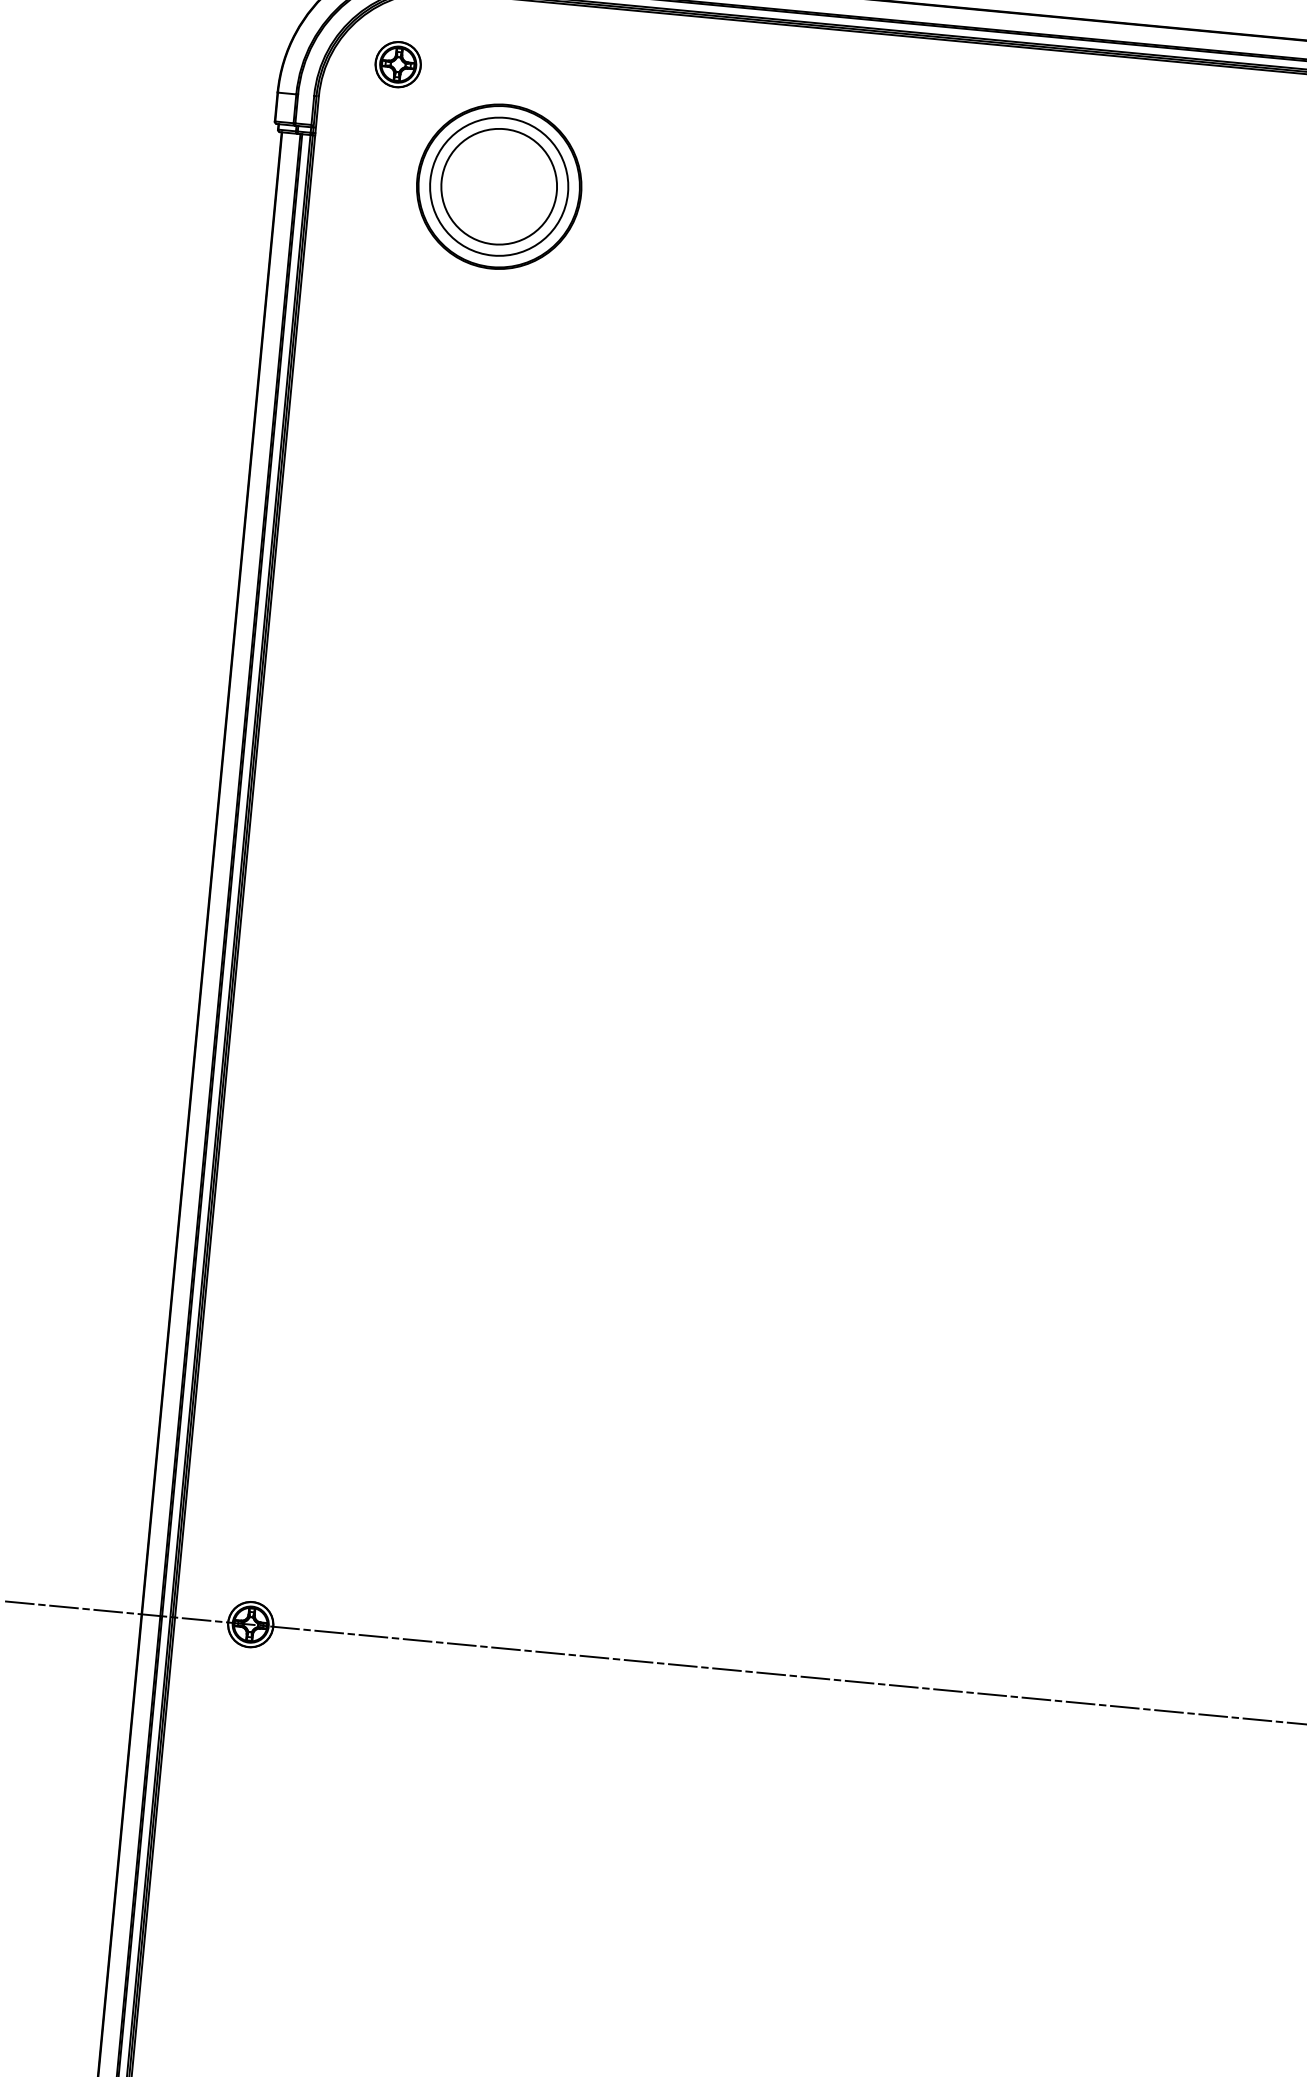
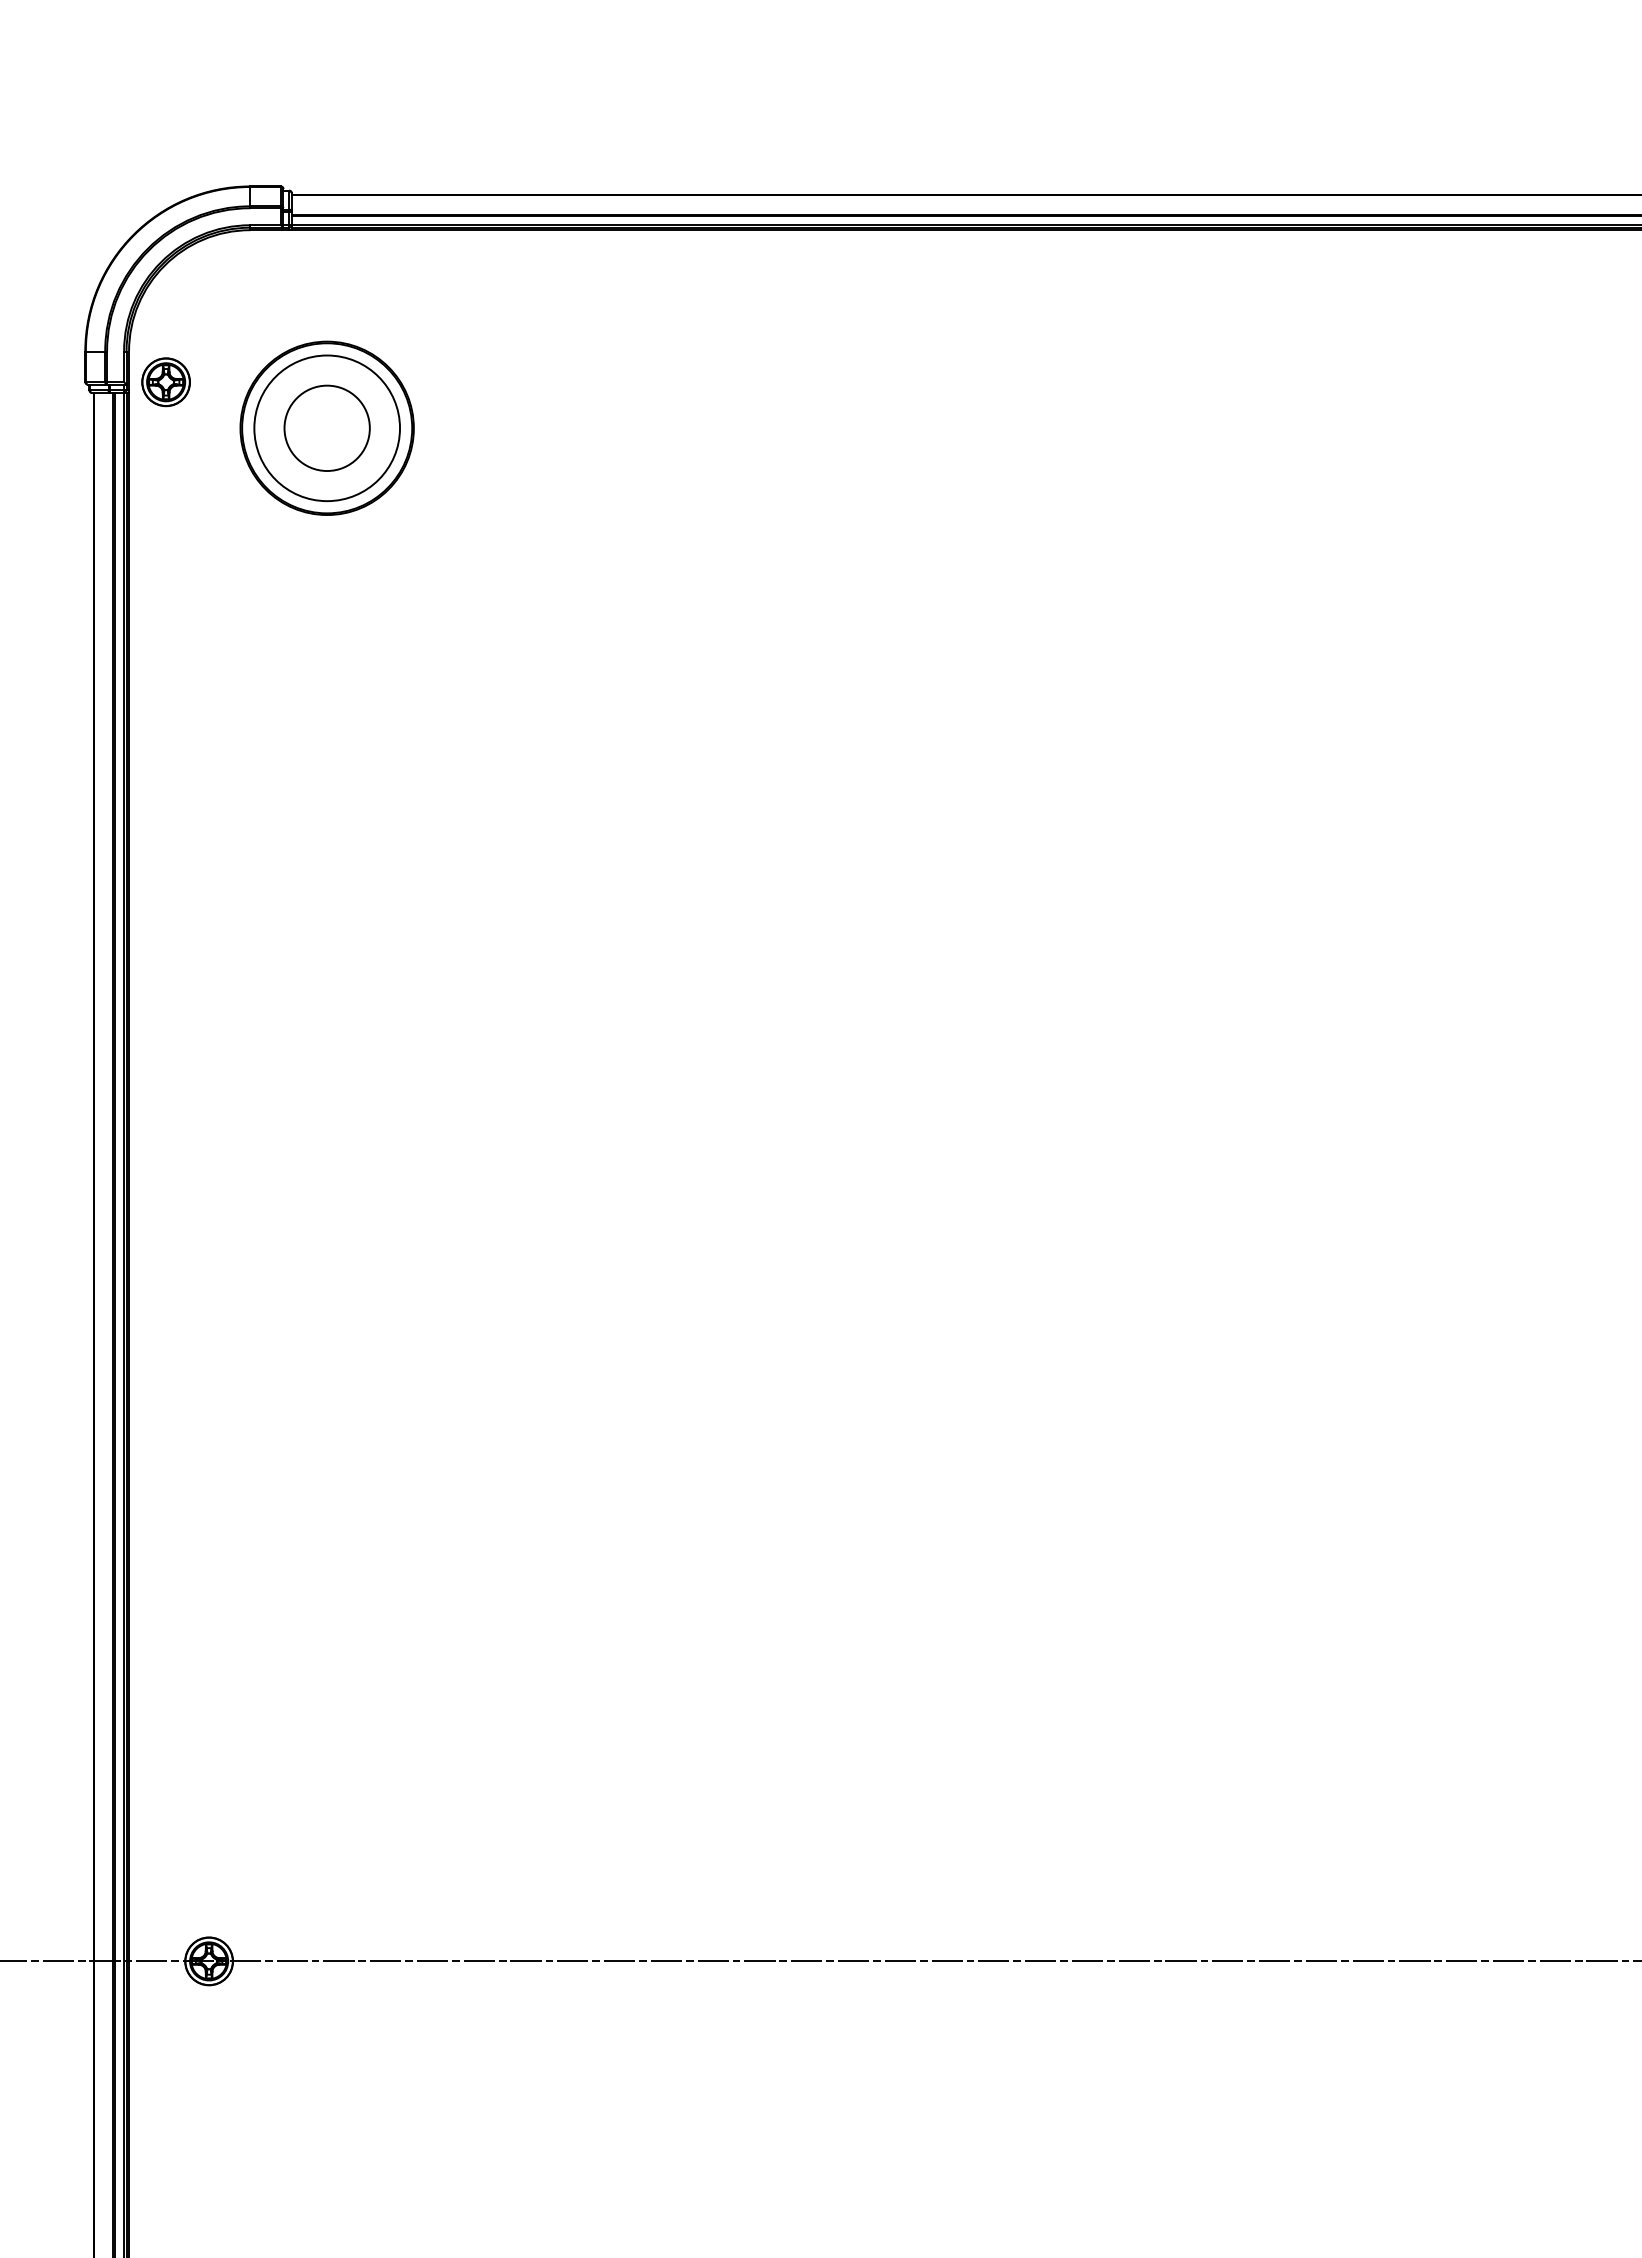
part: (397, 64) -> (165, 382), moved
circle: (499, 186) -> (327, 428), size x0.7

